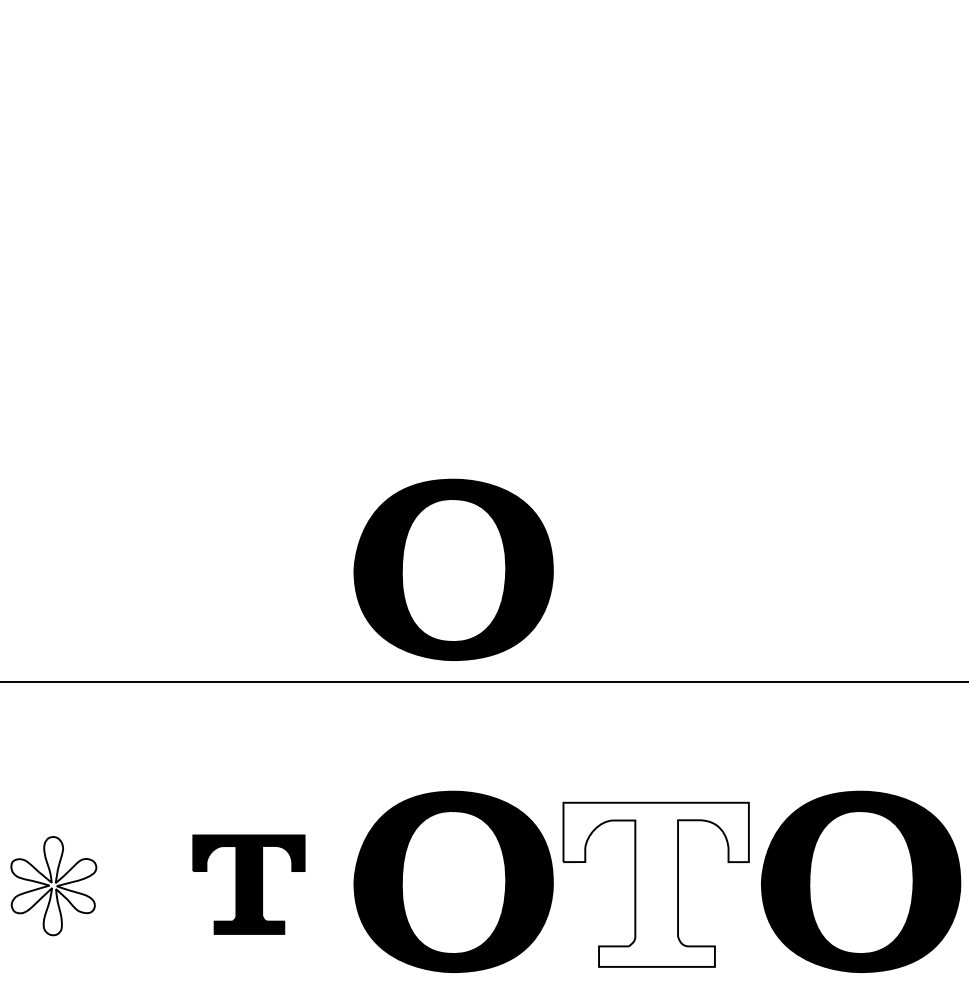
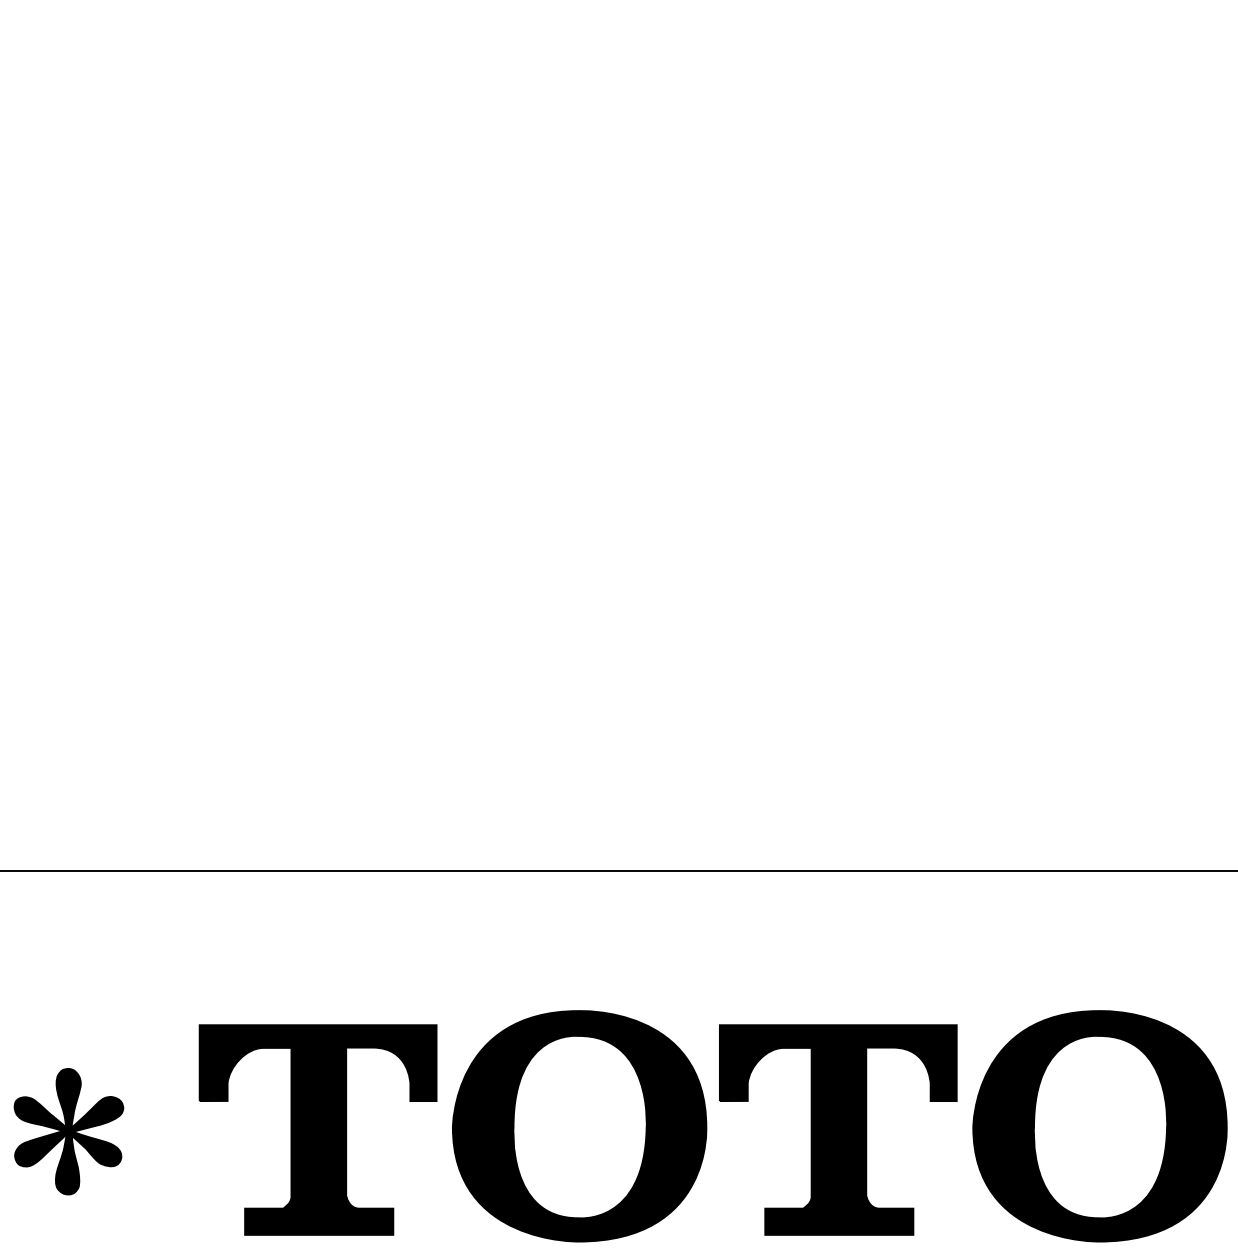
part: (453, 569) -> (579, 727), removed
part: (248, 884) -> (317, 1129), size x1.67
fill: (655, 884) -> (837, 1129), added
fill: (53, 885) -> (68, 1130), added

